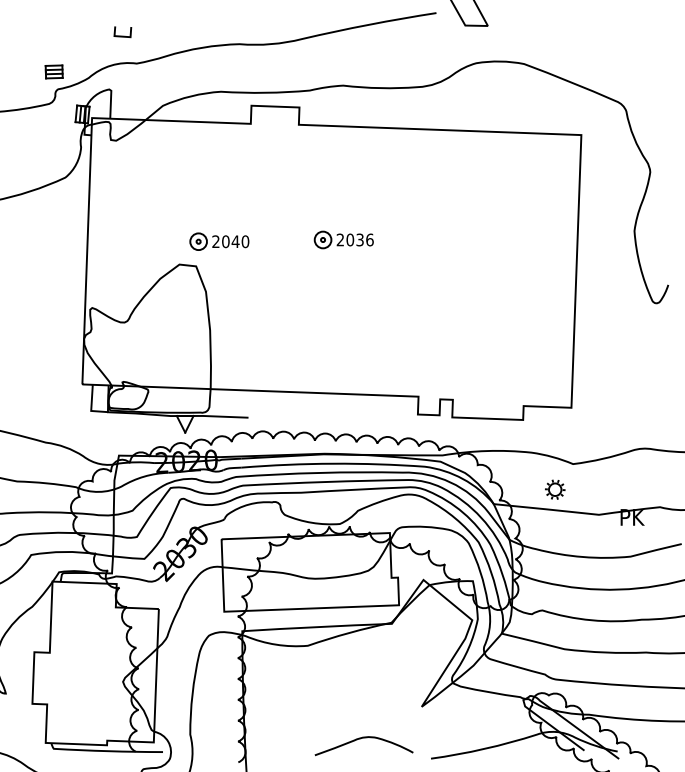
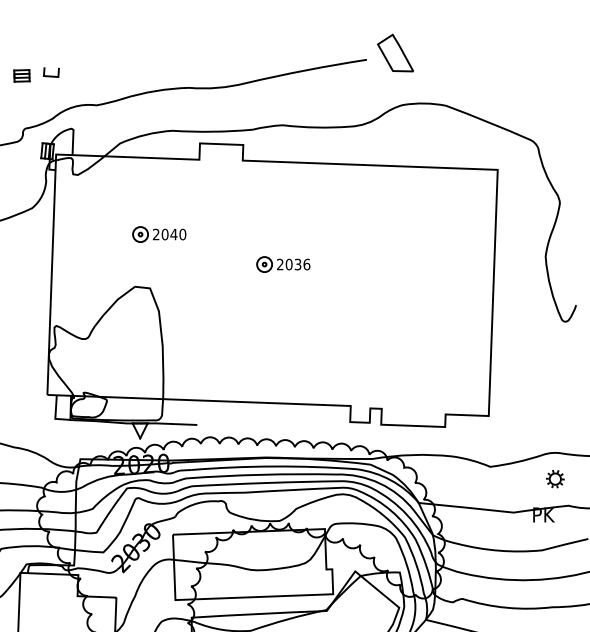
line: (122, 35) -> (51, 75), moved
part: (53, 71) -> (21, 75), moved
part: (219, 241) -> (159, 234), moved
part: (555, 489) -> (555, 478), moved

